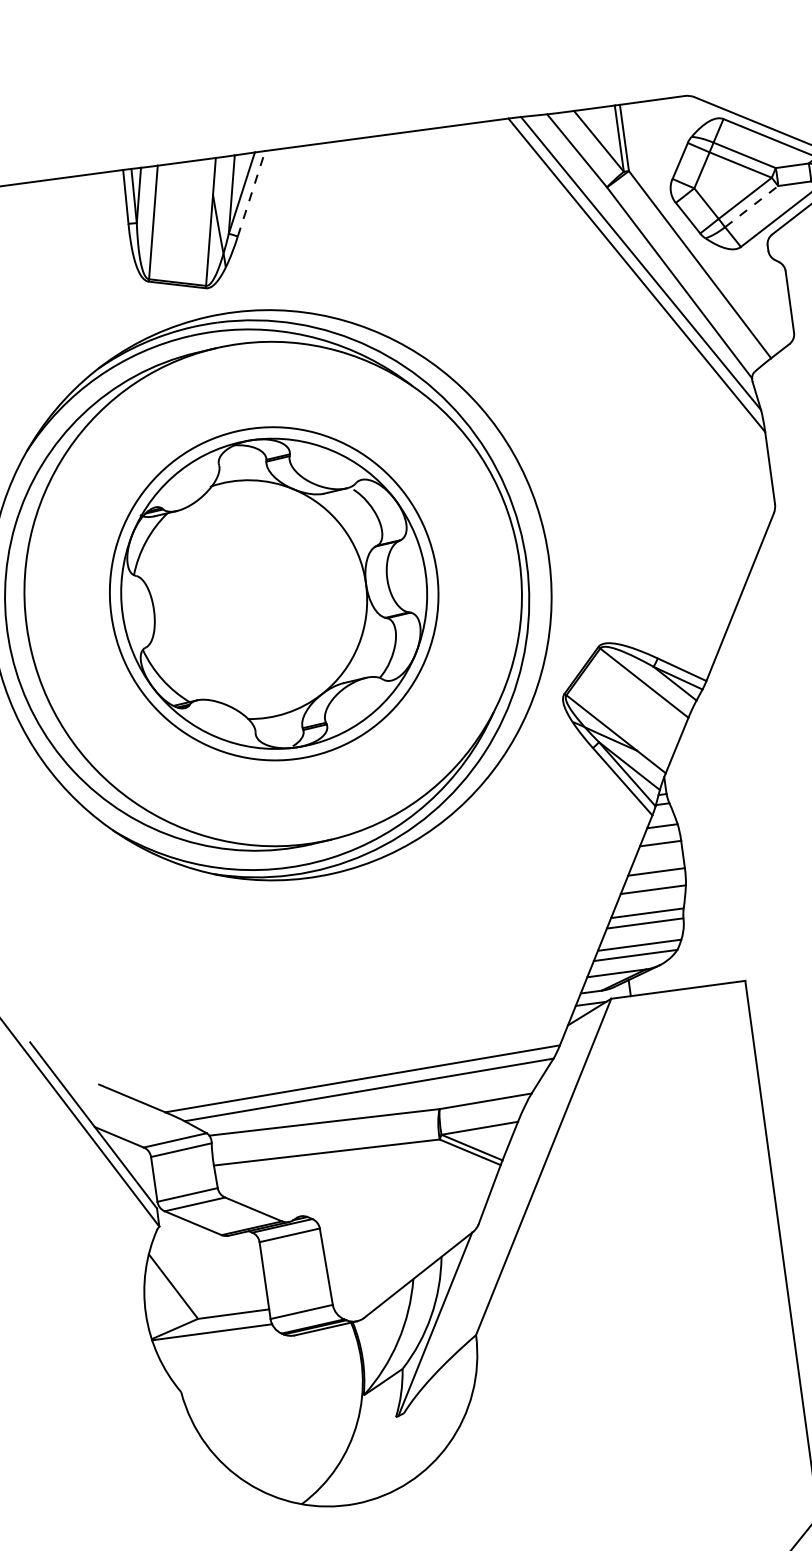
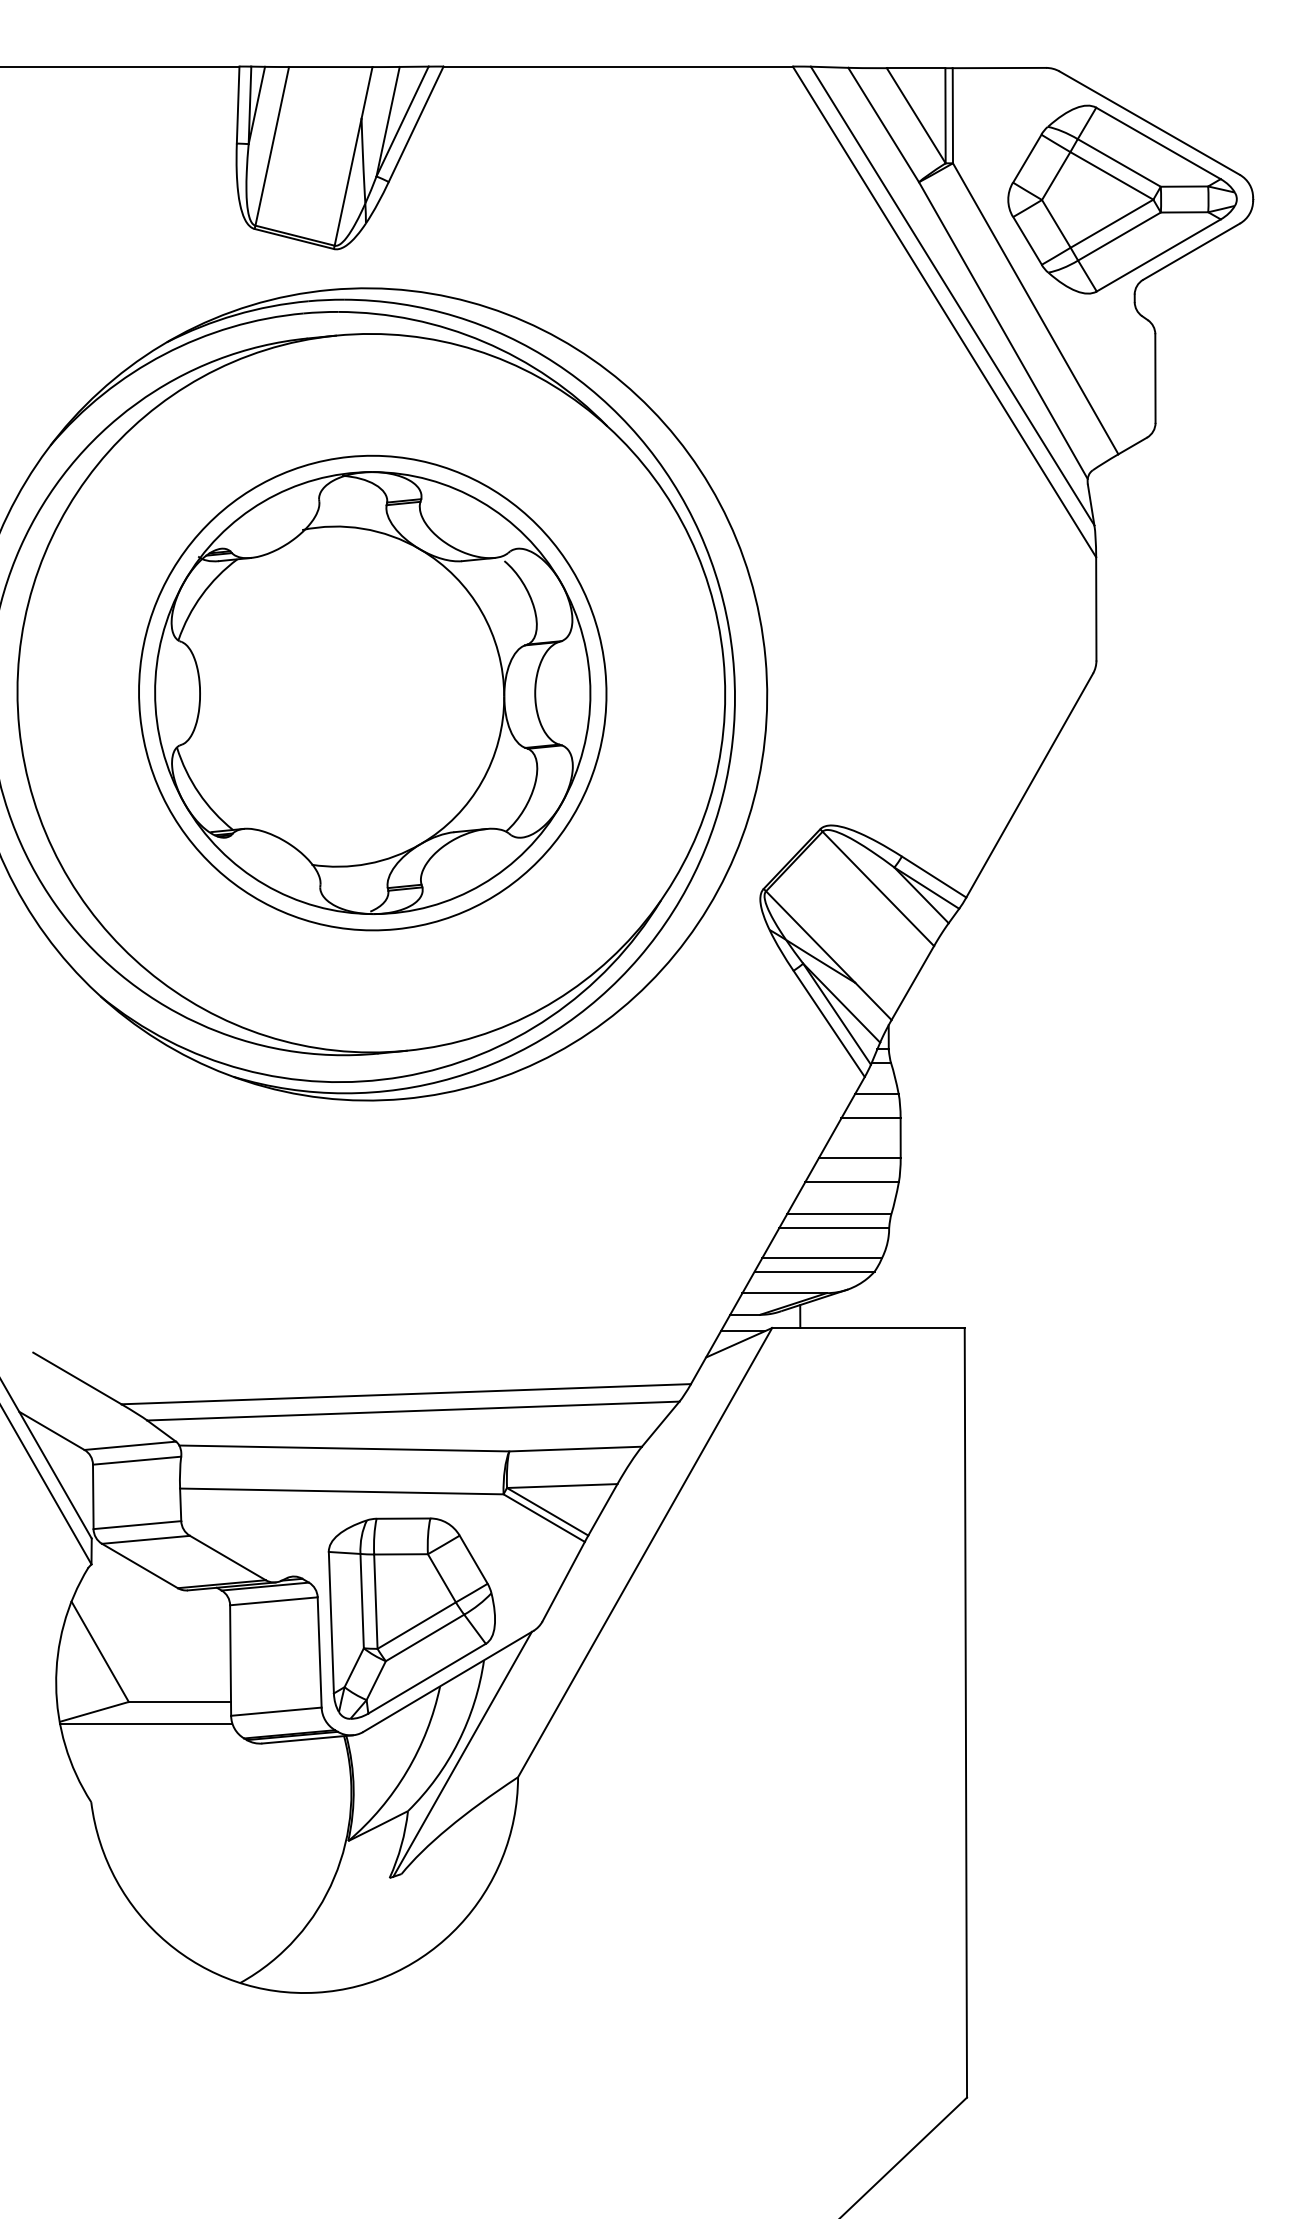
line: (251, 193) -> (416, 124), dashed -> solid
line: (751, 206) -> (1119, 236), dashed -> solid
part: (387, 1234) -> (411, 1618), added

